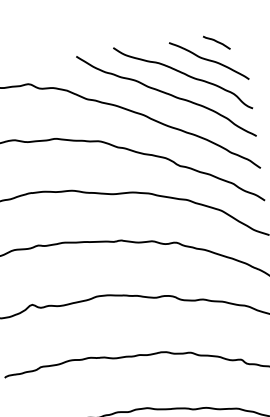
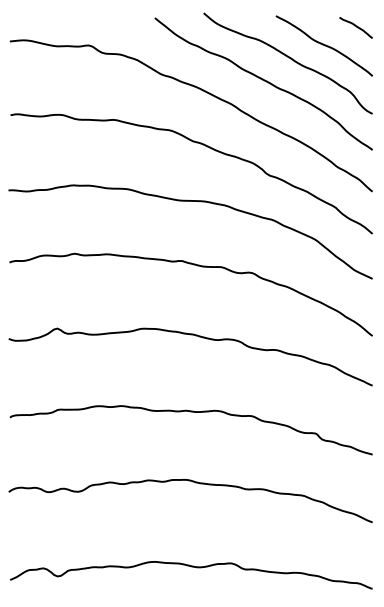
curve: (216, 41) -> (355, 26), moved

